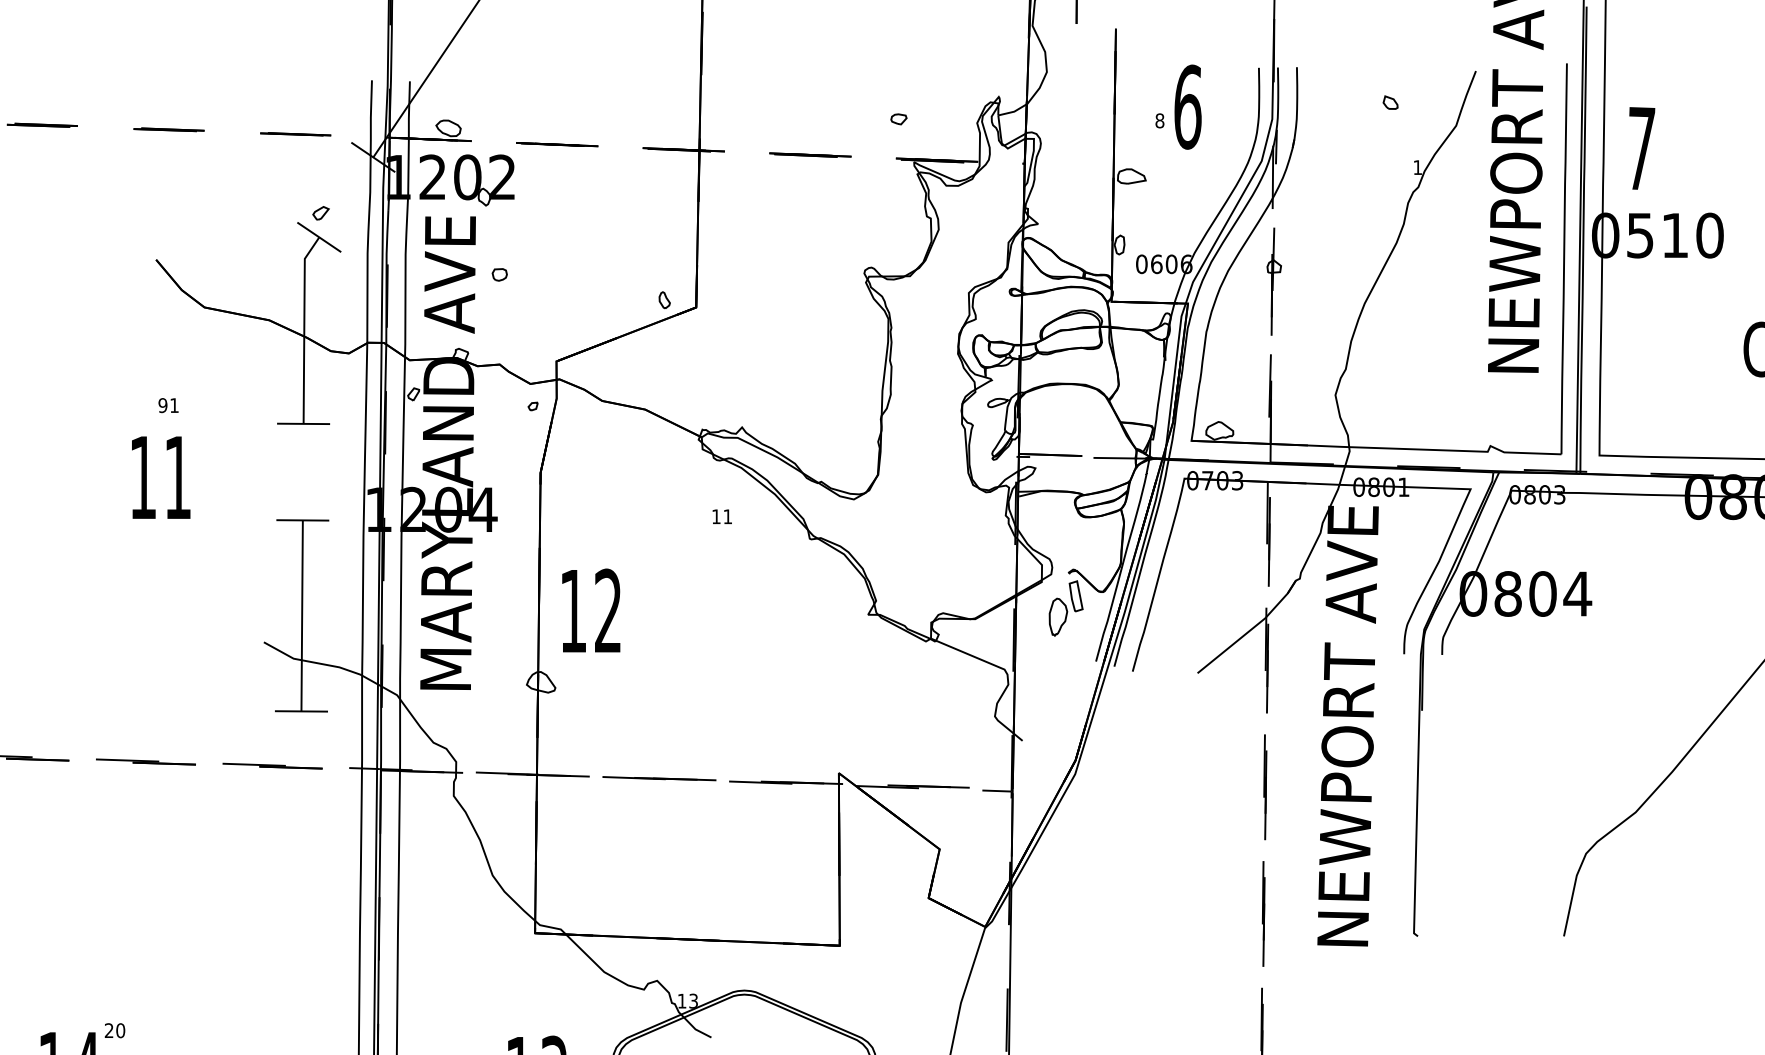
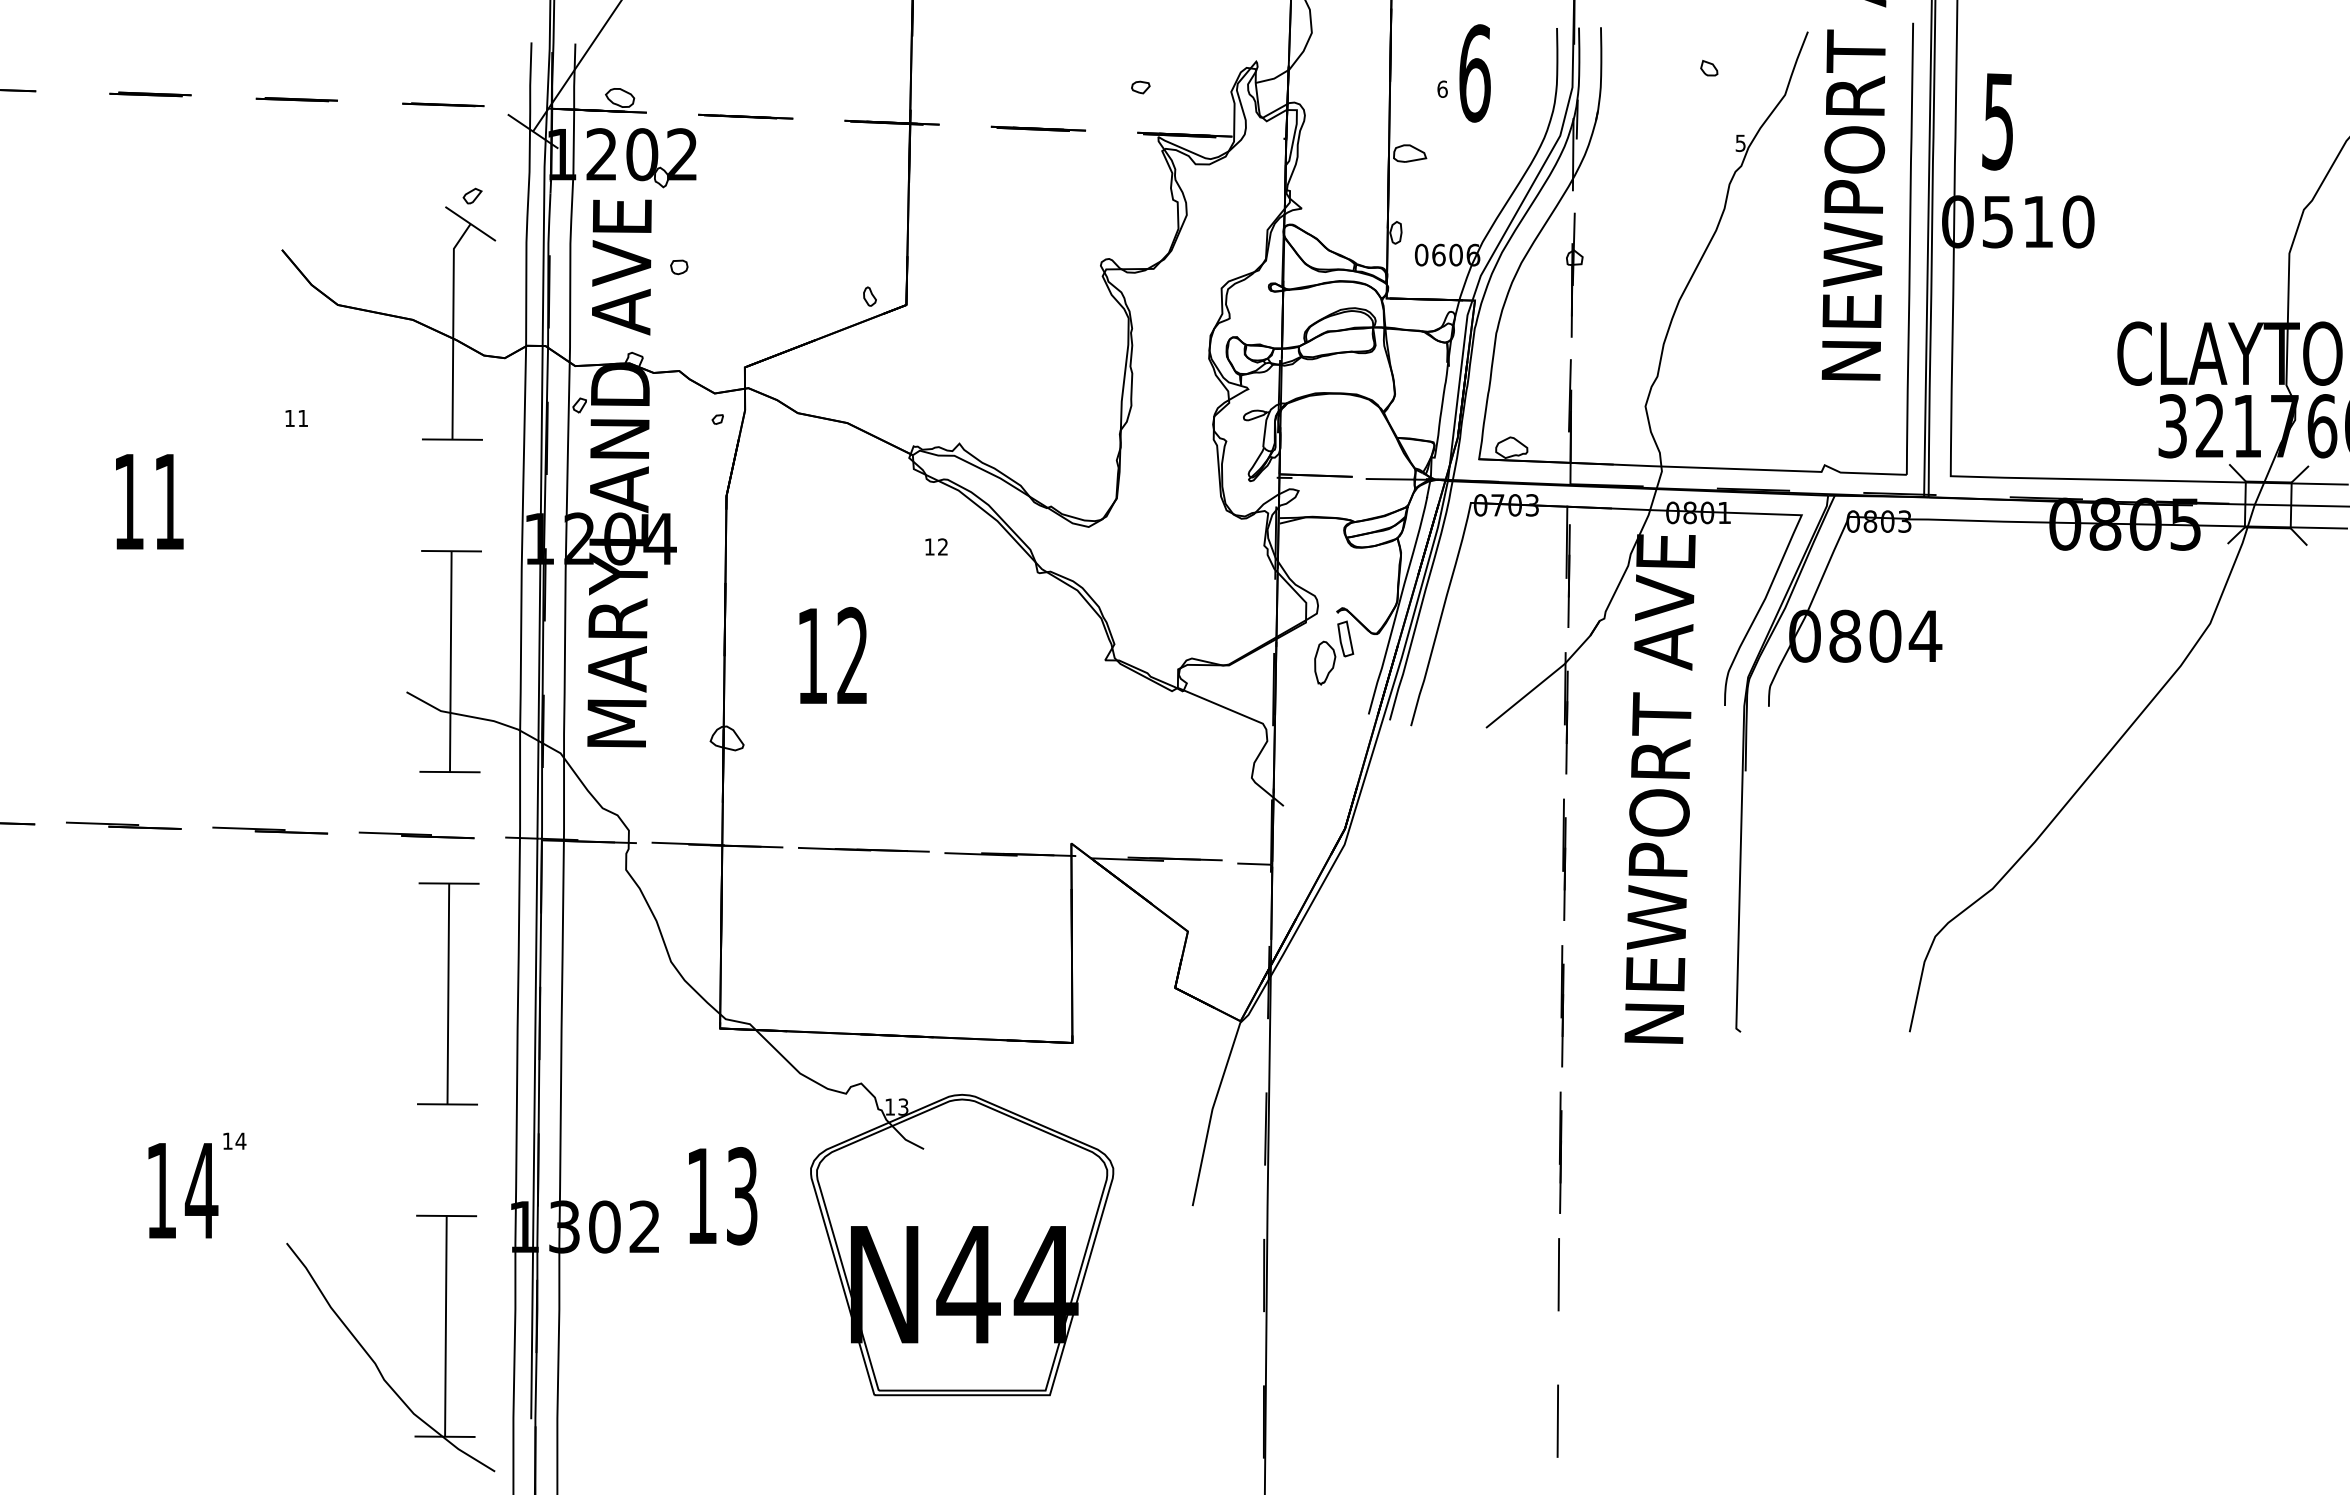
text: (1159, 120) -> (1442, 88), 8 -> 6
text: (1640, 148) -> (1998, 121), 7 -> 5
text: (1417, 167) -> (1740, 143), 1 -> 5
text: (162, 405) -> (289, 418), 91 -> 11
text: (160, 477) -> (149, 501), moved
text: (727, 516) -> (942, 546), 11 -> 12
text: (590, 610) -> (832, 655), moved
part: (300, 902) -> (448, 993), added
text: (115, 1030) -> (234, 1140), 20 -> 14

